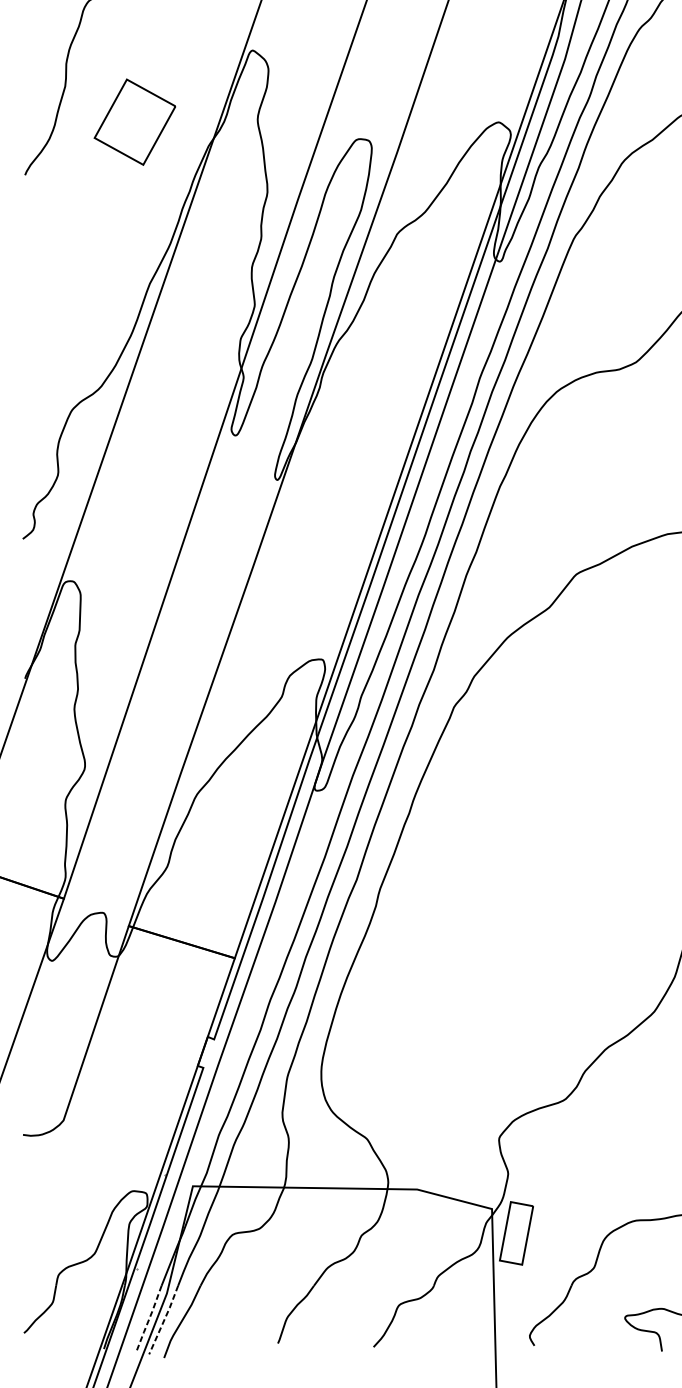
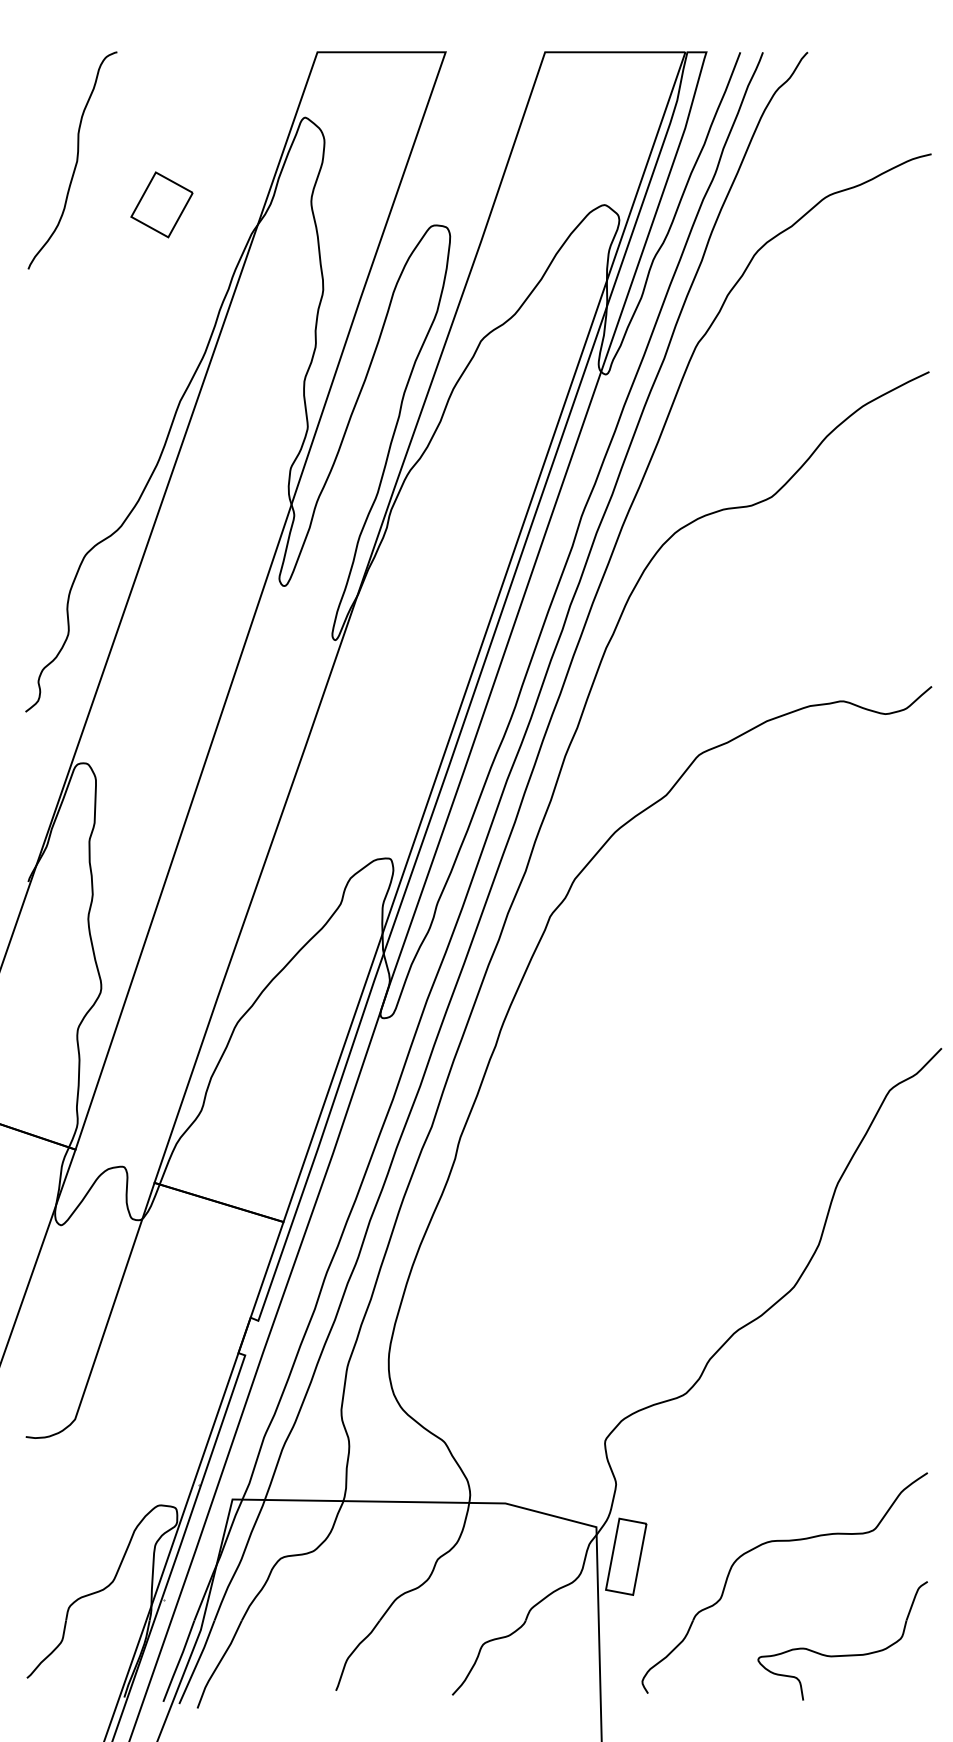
part: (134, 121) -> (161, 204), size x0.62
line: (149, 1319) -> (179, 1661), dashed -> solid
line: (164, 1320) -> (197, 1662), dashed -> solid

